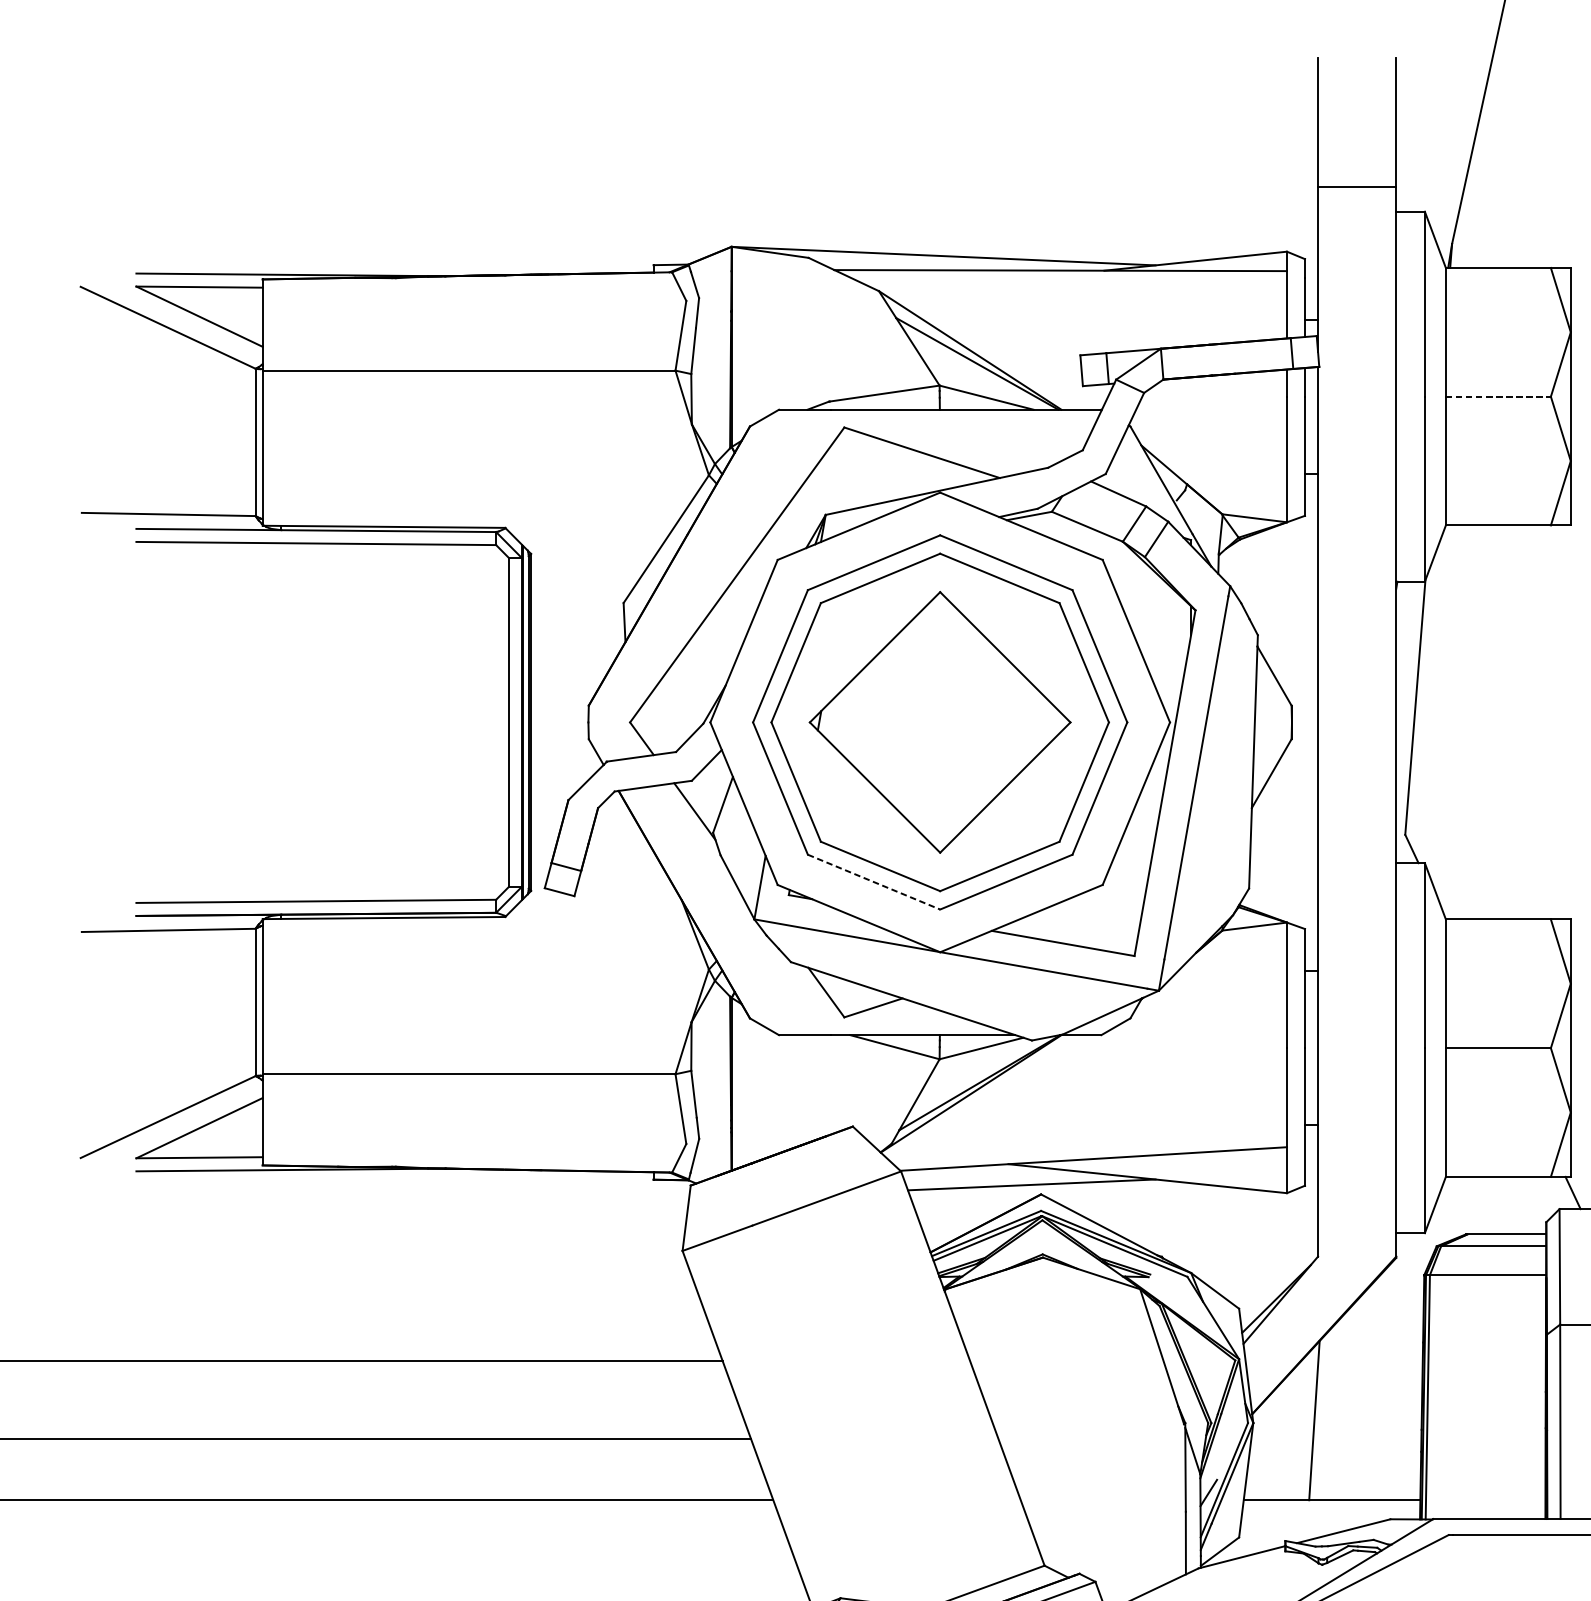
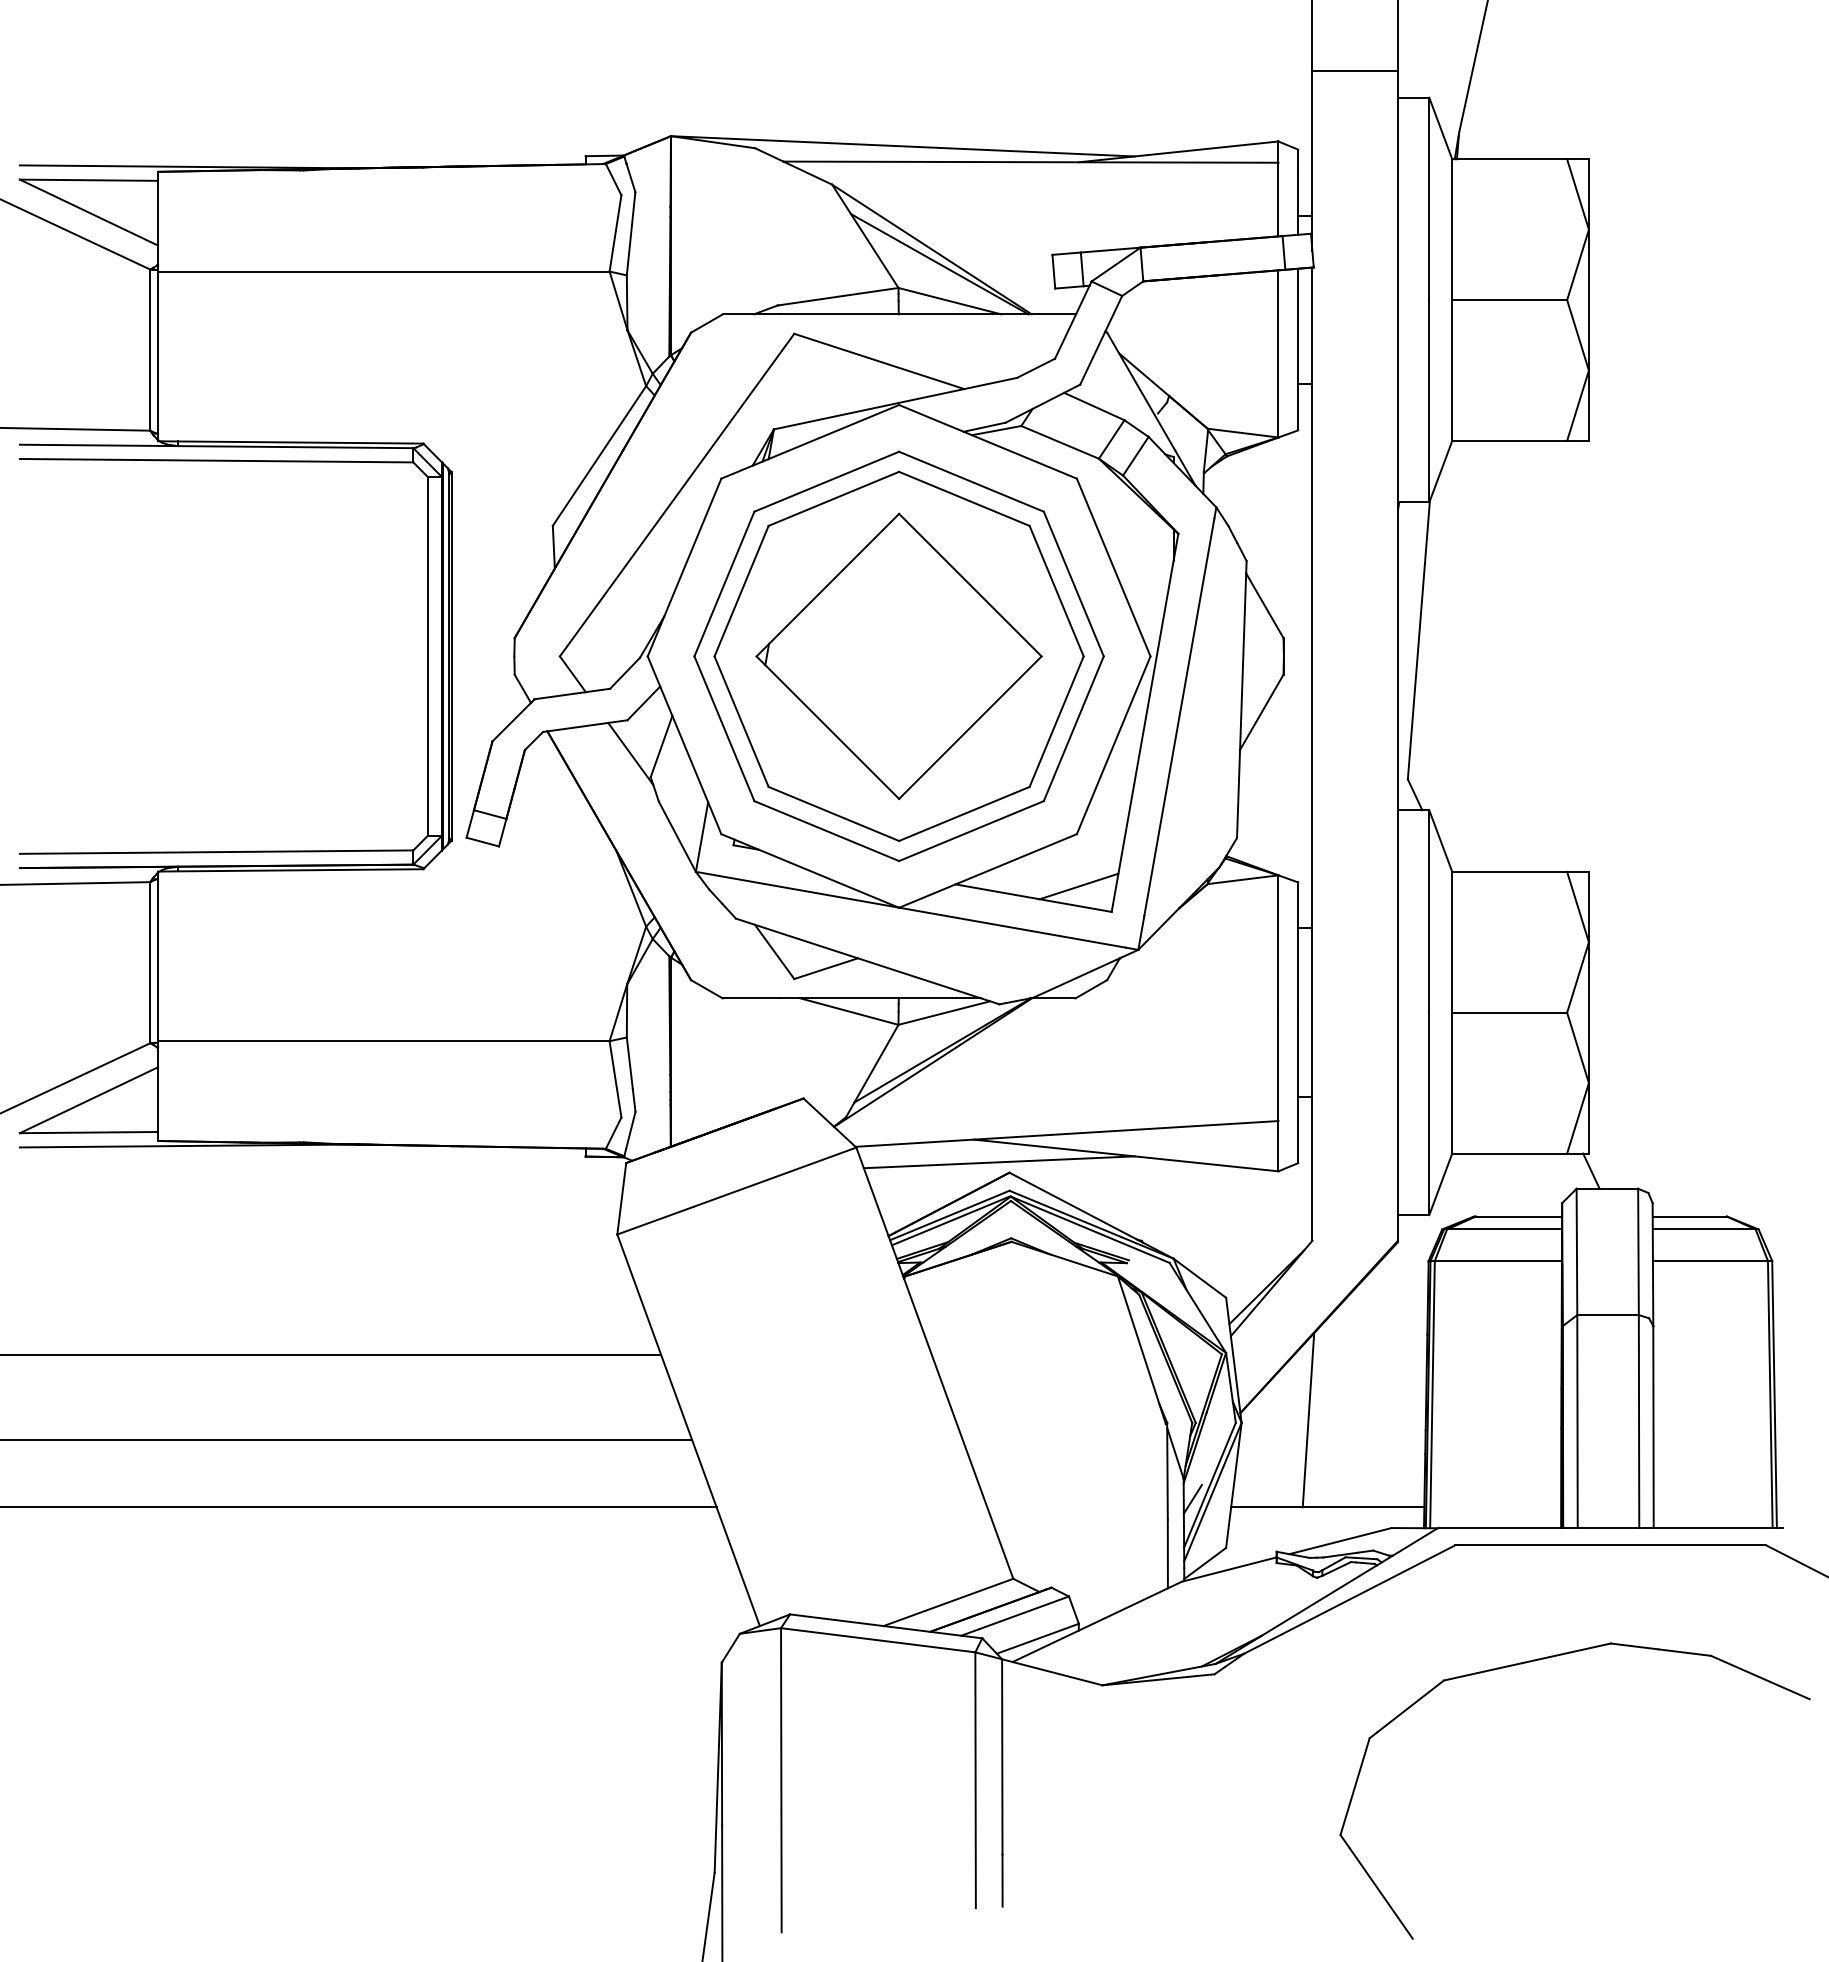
line: (1499, 397) -> (1510, 300), dashed -> solid
line: (874, 882) -> (827, 831), dashed -> solid
line: (1104, 932) -> (1078, 886), added

